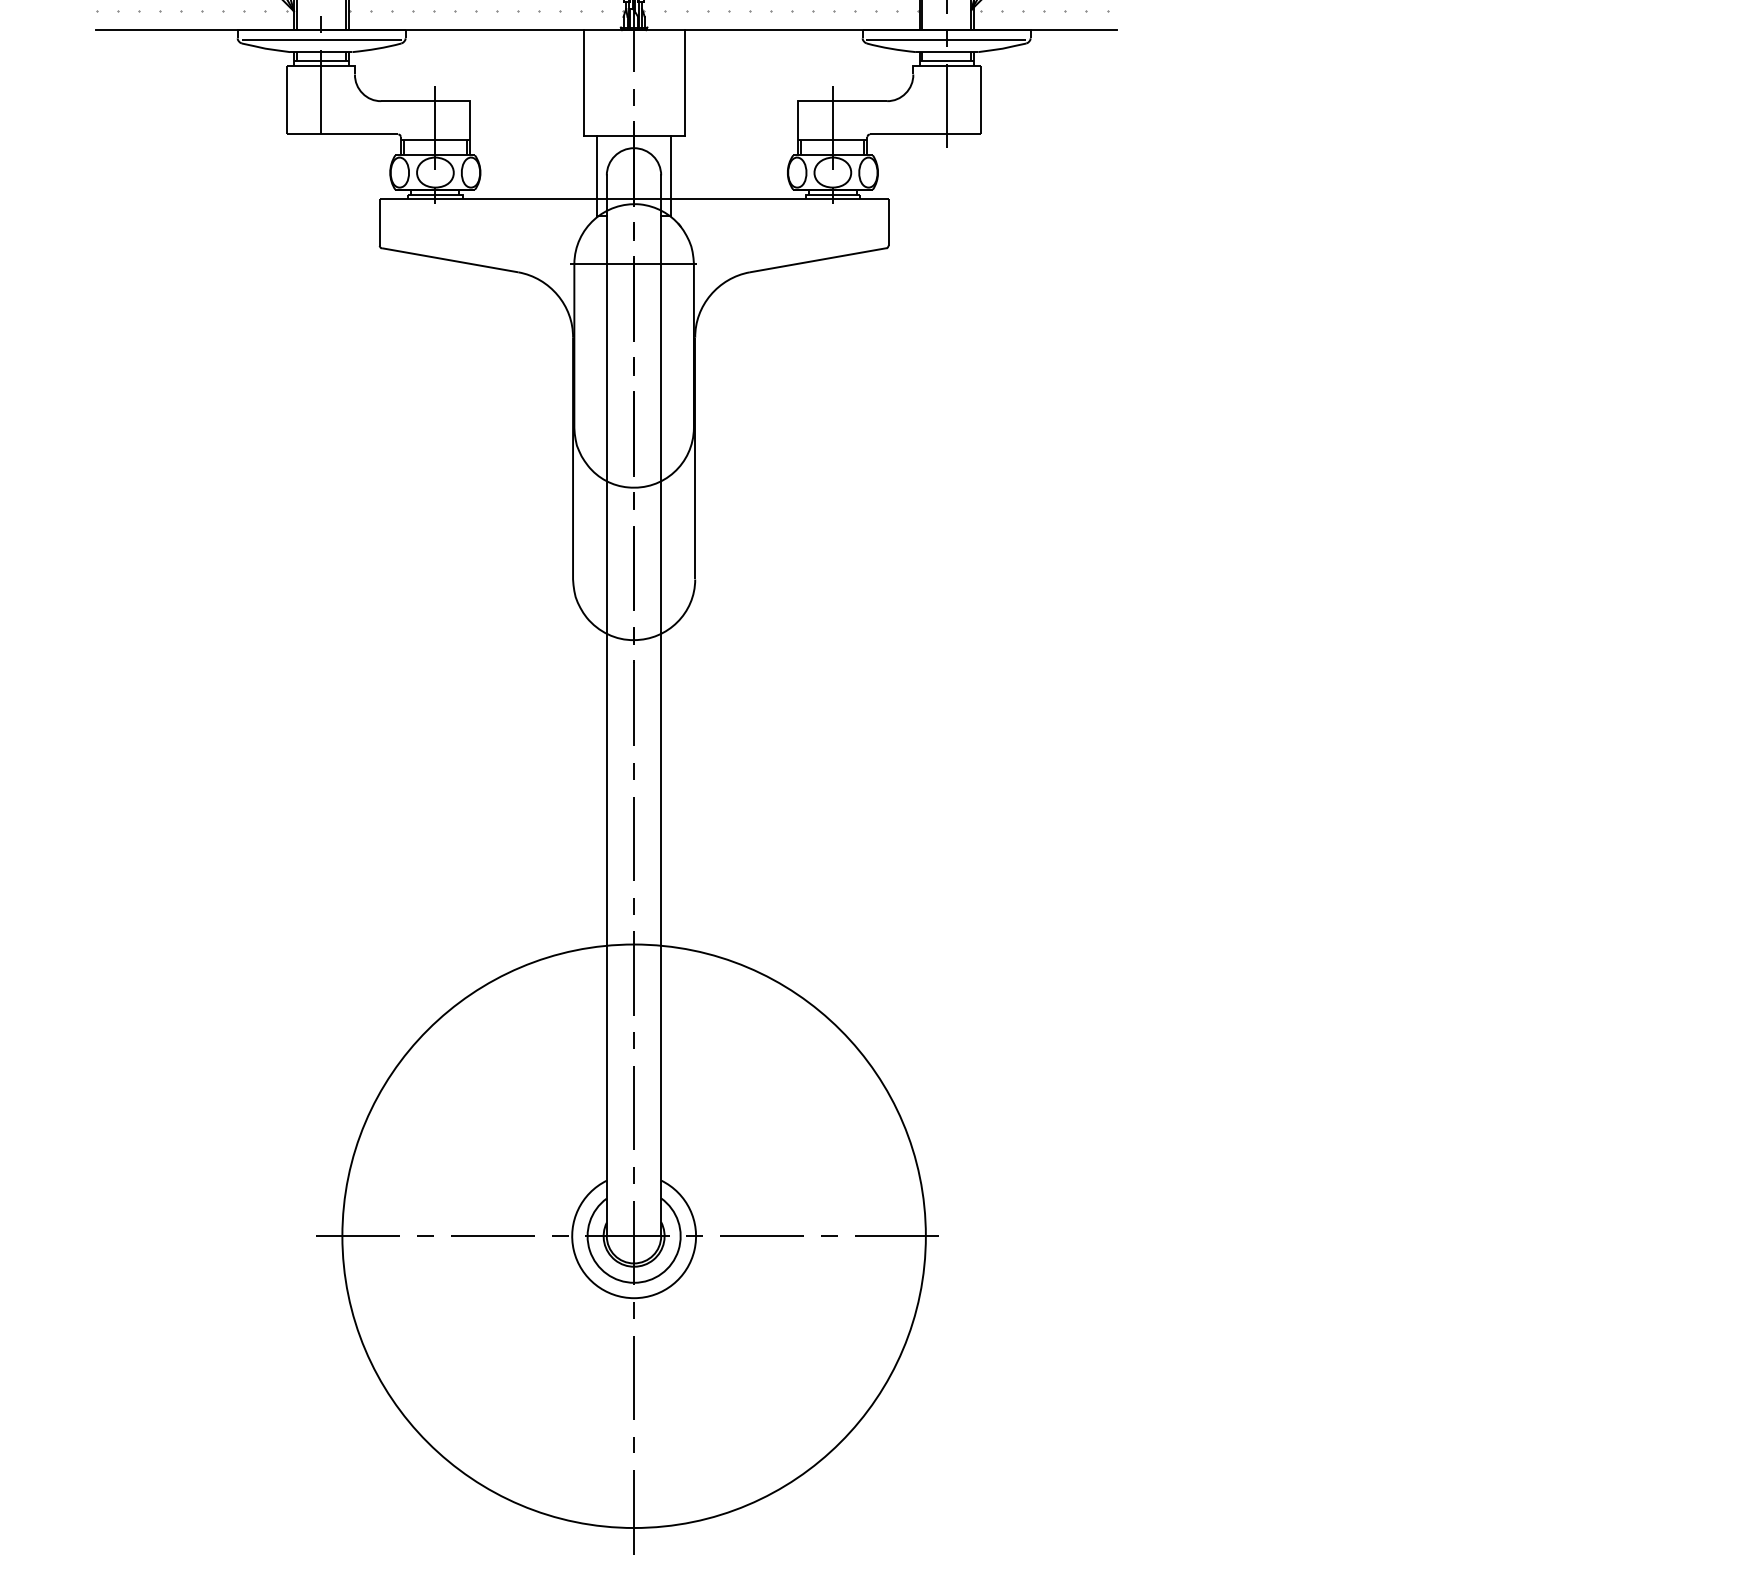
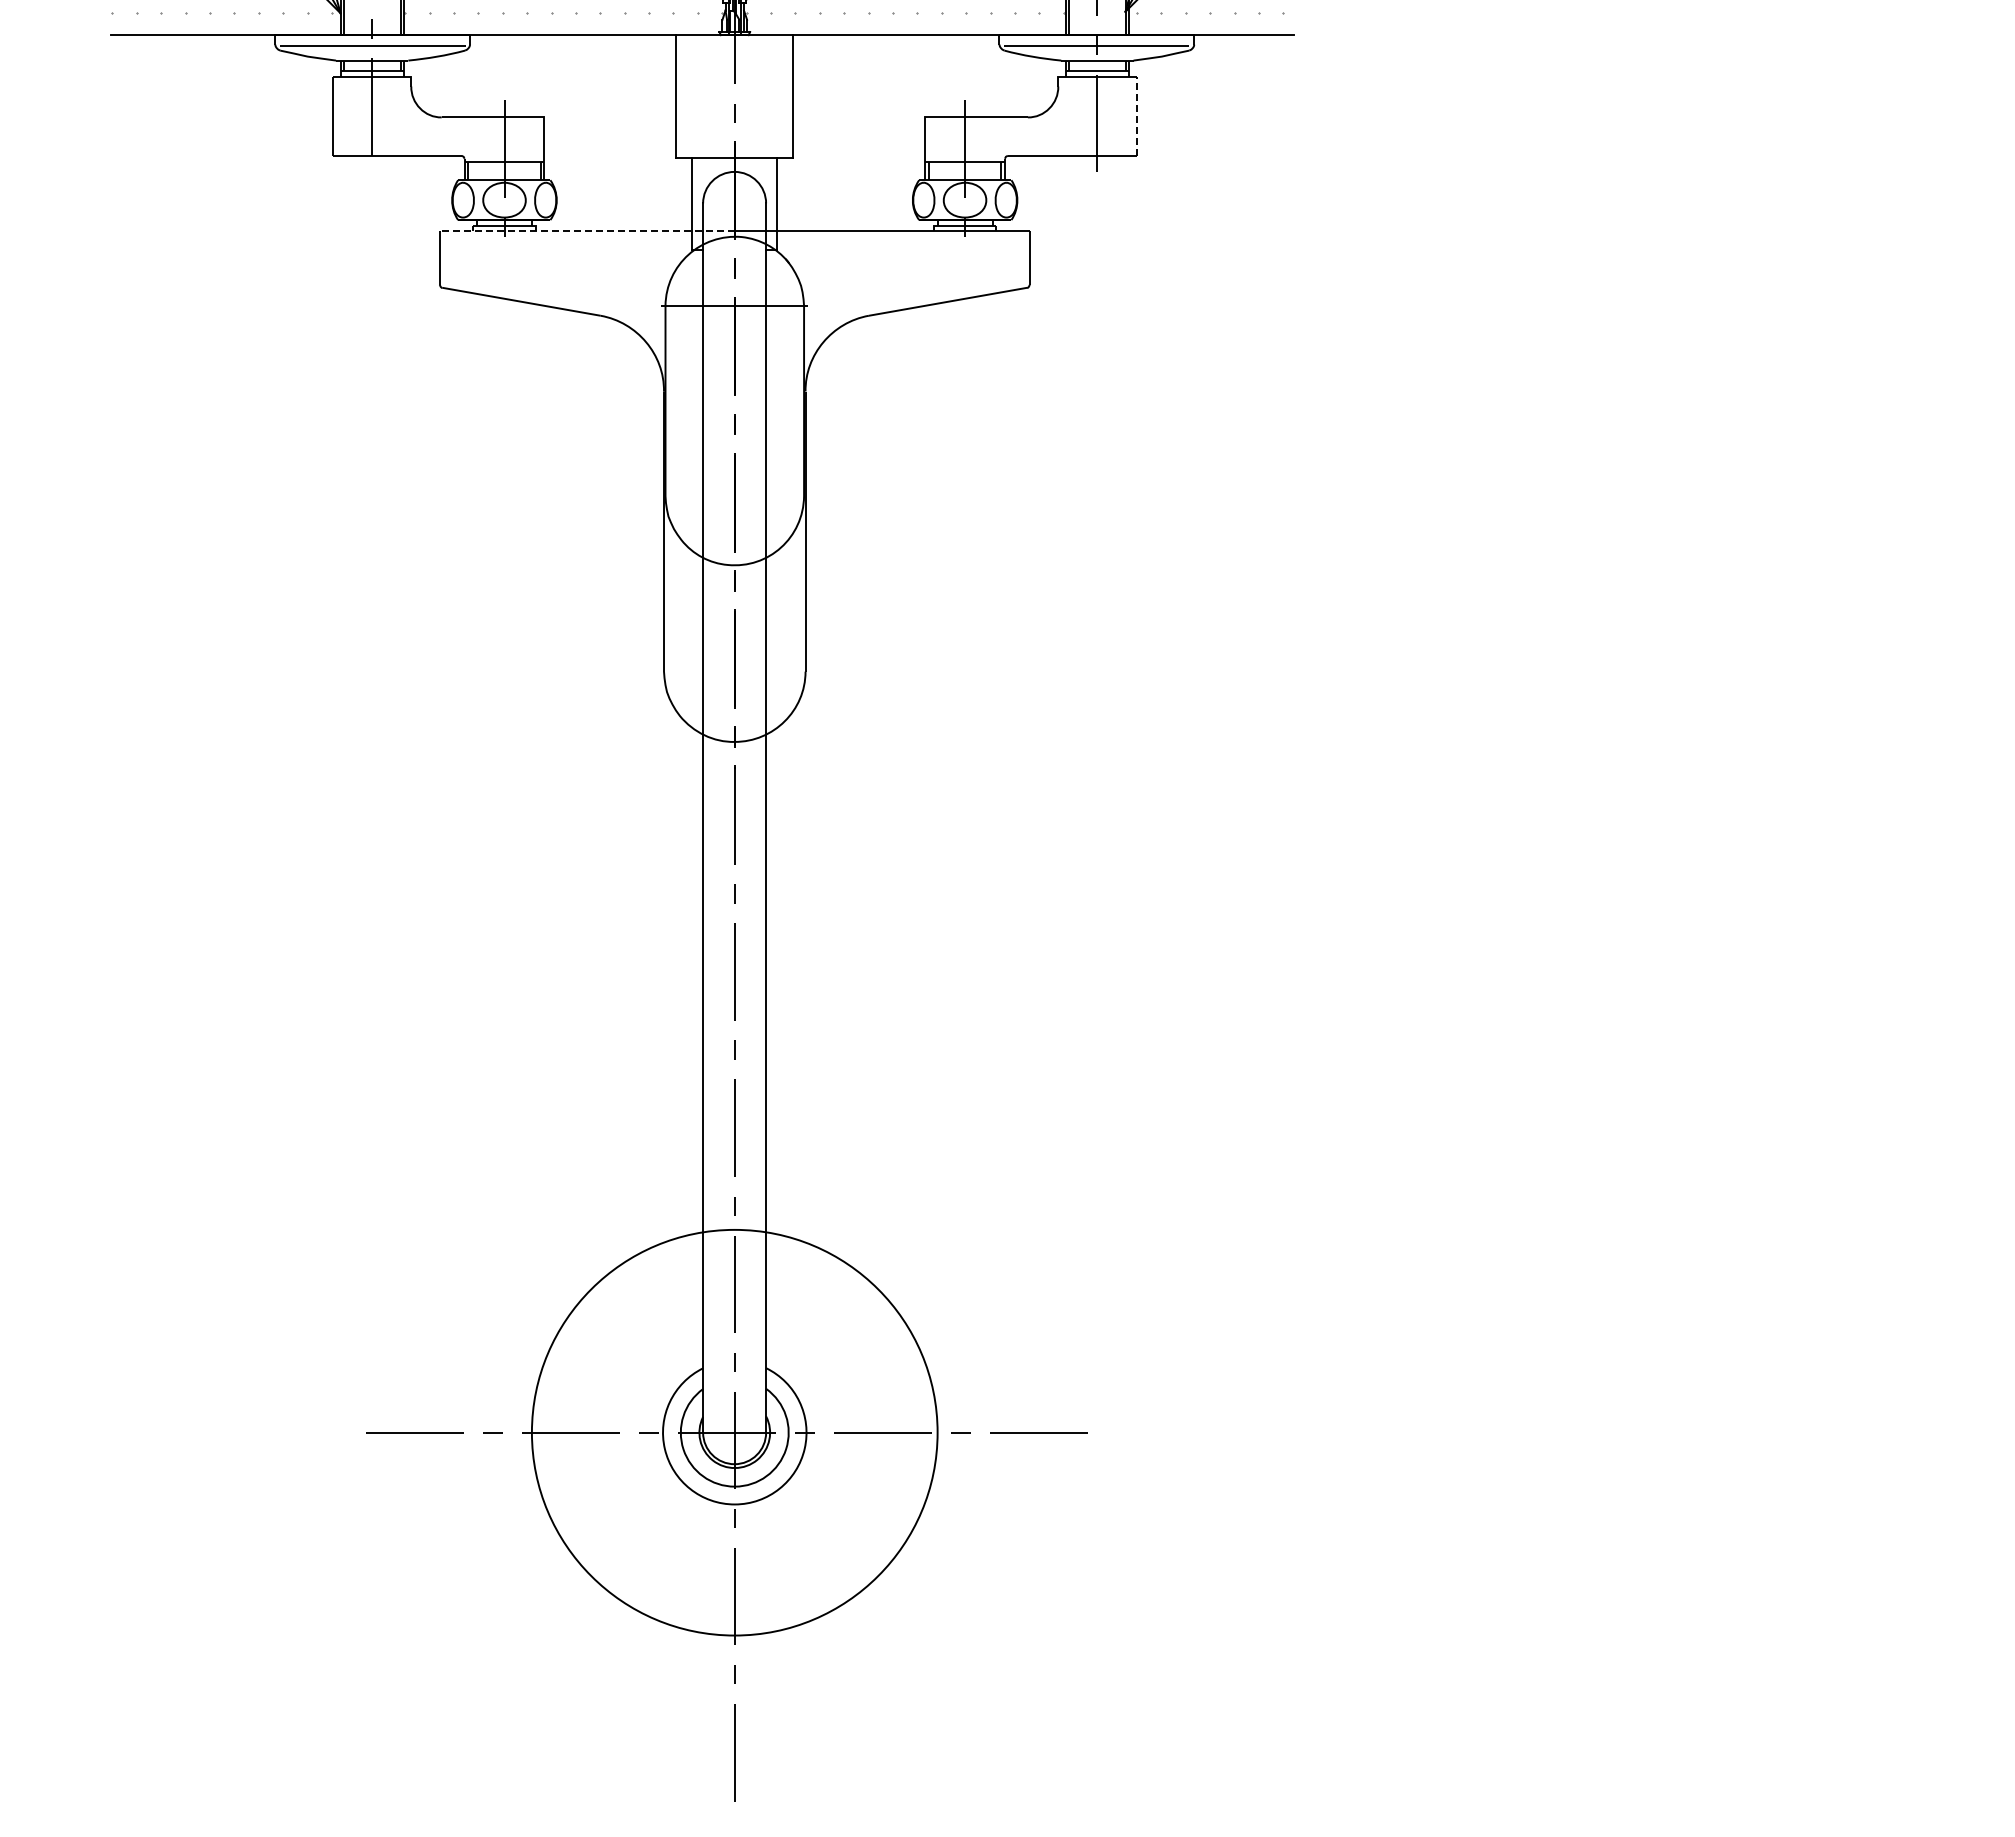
line: (981, 99) -> (1137, 115), solid -> dashed
line: (507, 198) -> (587, 230), solid -> dashed
circle: (633, 1236) -> (734, 1432), size x0.6

